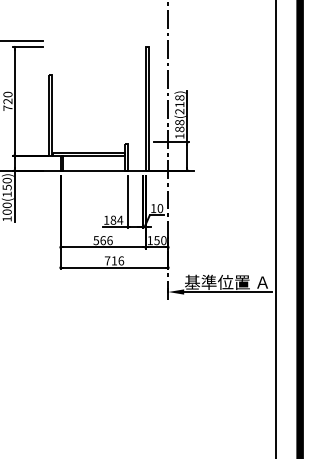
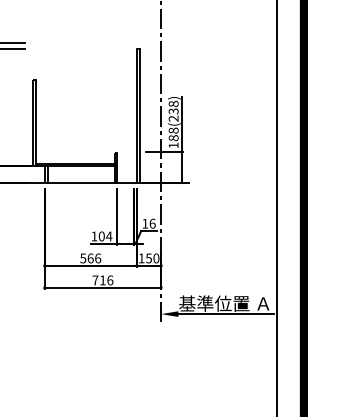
text: (179, 104) -> (173, 111), 188(218) -> 188(238)
text: (160, 208) -> (152, 223), 10 -> 16
text: (113, 220) -> (101, 236), 184 -> 104

